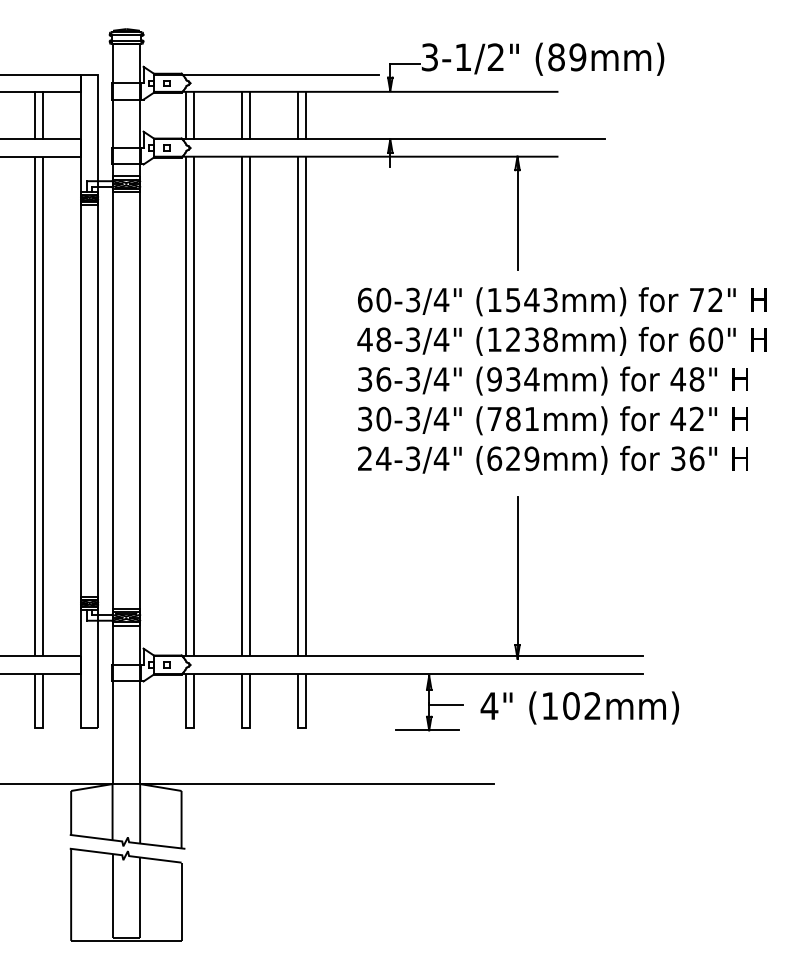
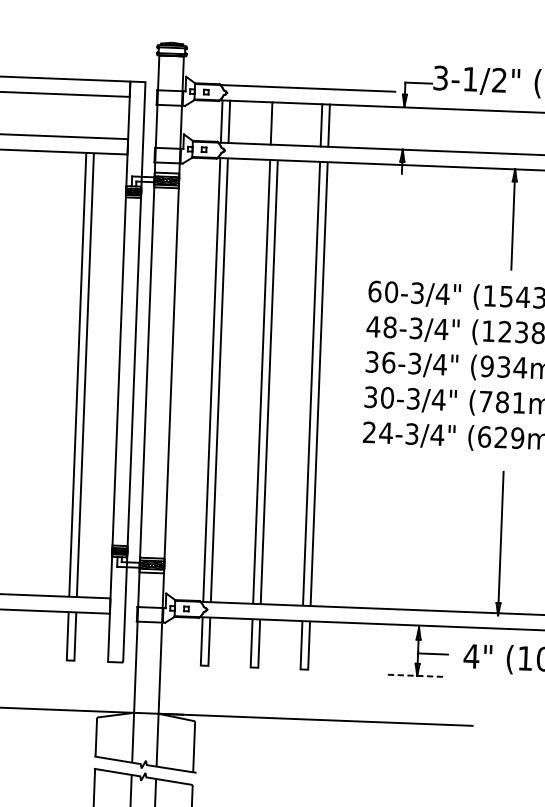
line: (34, 115) -> (87, 116), removed
line: (43, 115) -> (95, 116), removed
line: (250, 115) -> (279, 123), removed
line: (427, 730) -> (415, 675), solid -> dashed

